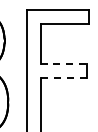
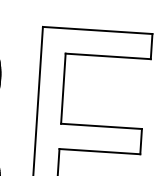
line: (63, 63) -> (101, 125), dashed -> solid
line: (63, 78) -> (99, 151), dashed -> solid

